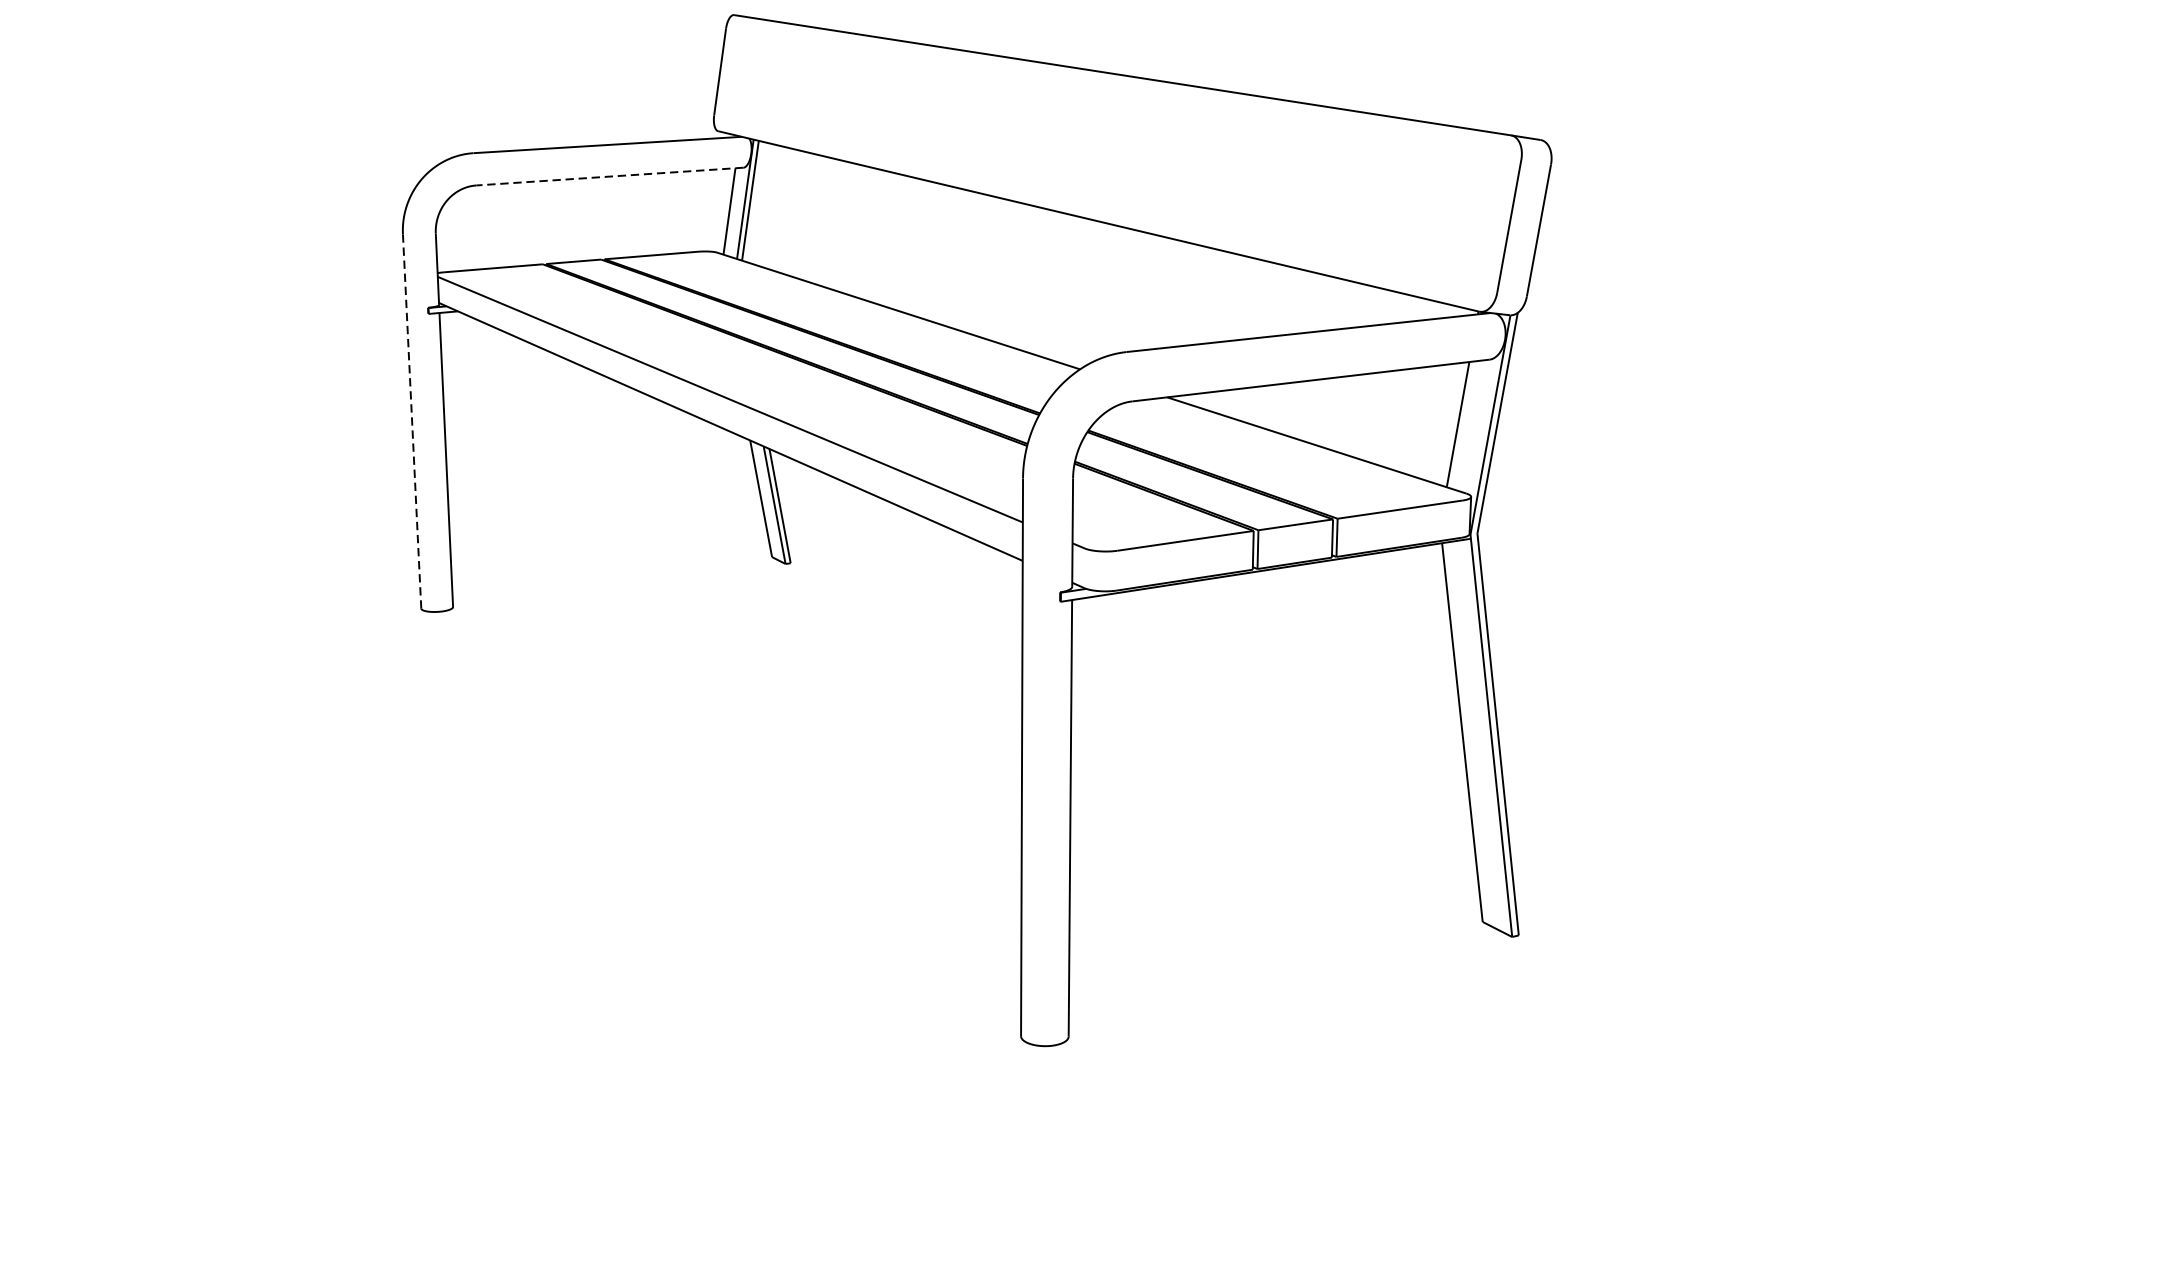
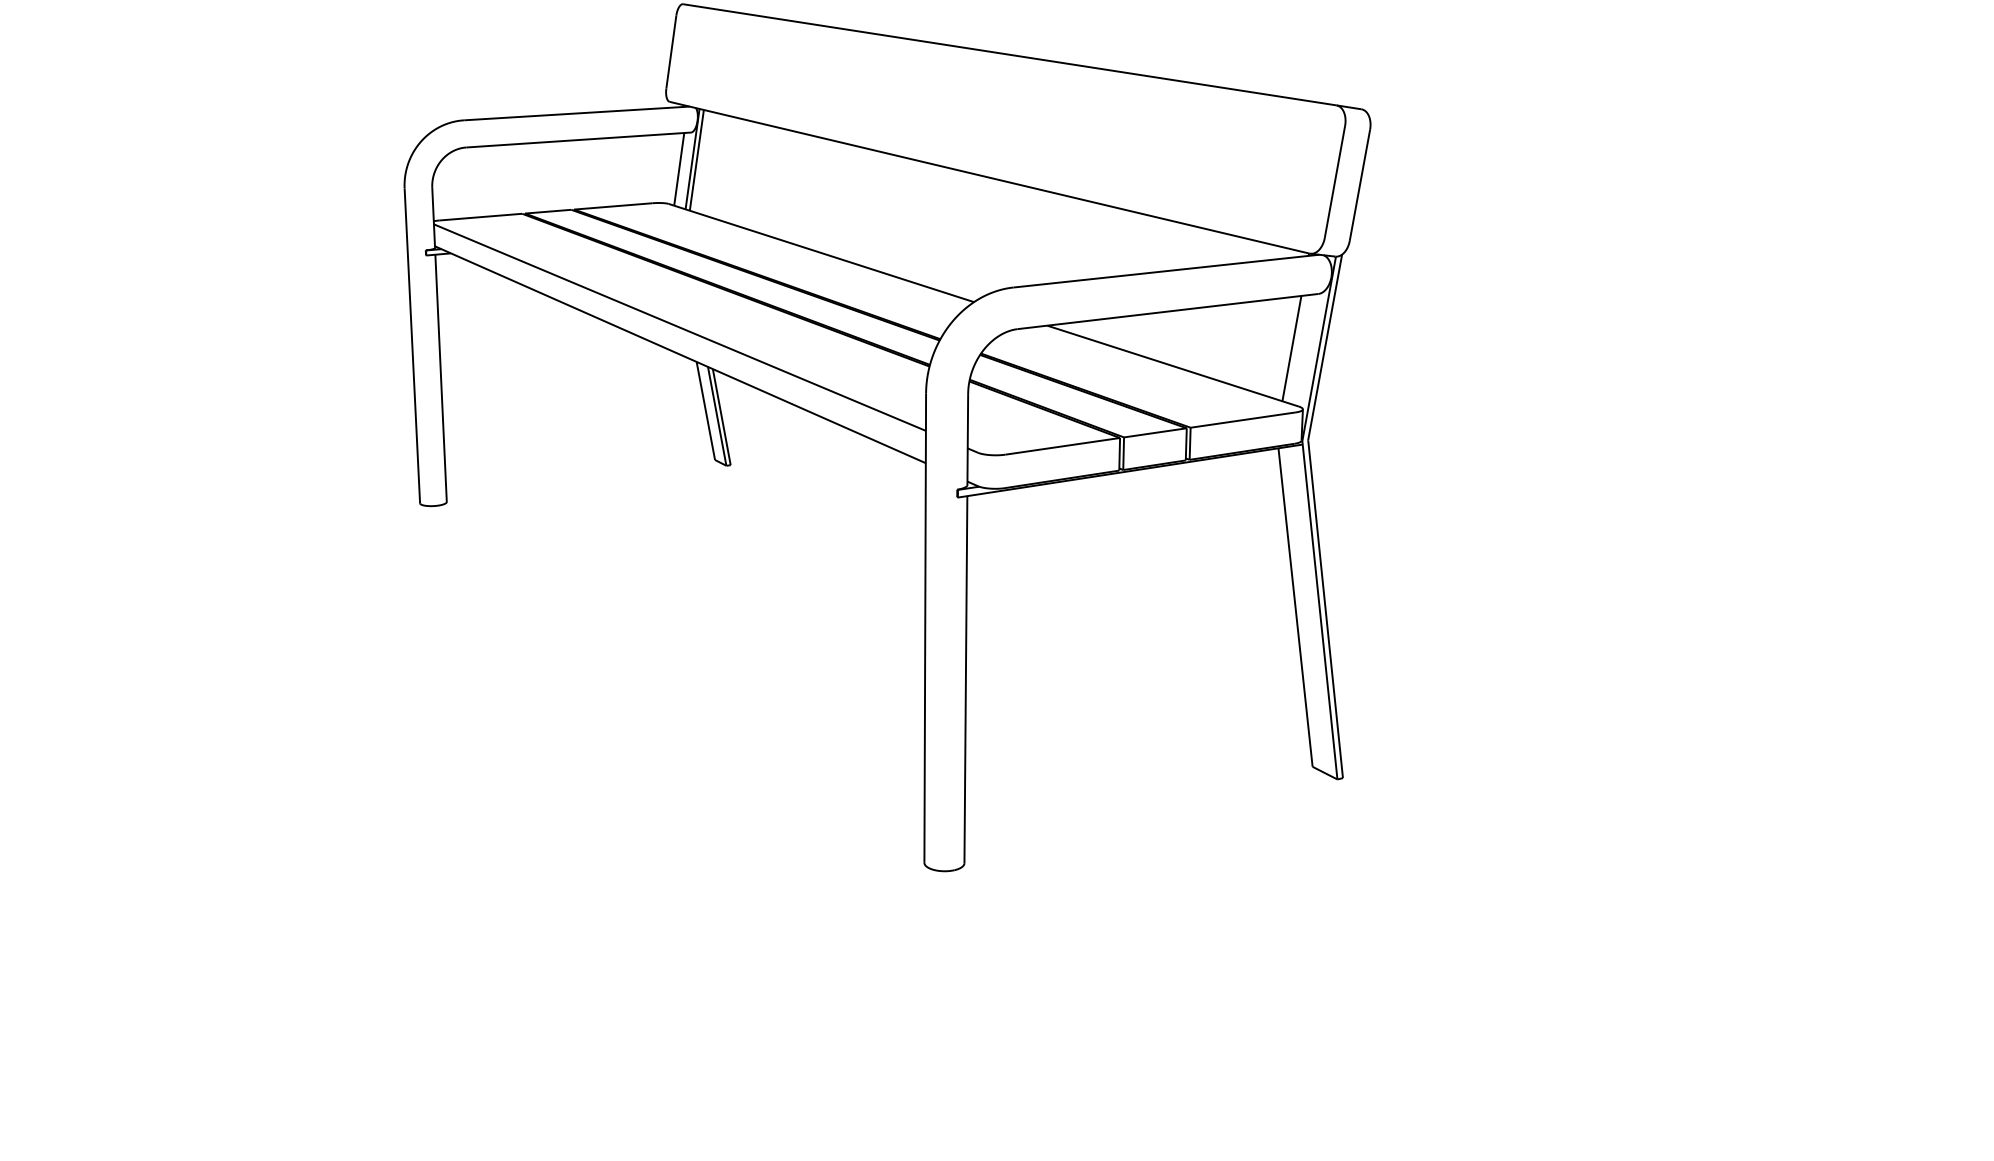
line: (609, 177) -> (578, 140), dashed -> solid
line: (412, 420) -> (412, 345), dashed -> solid

